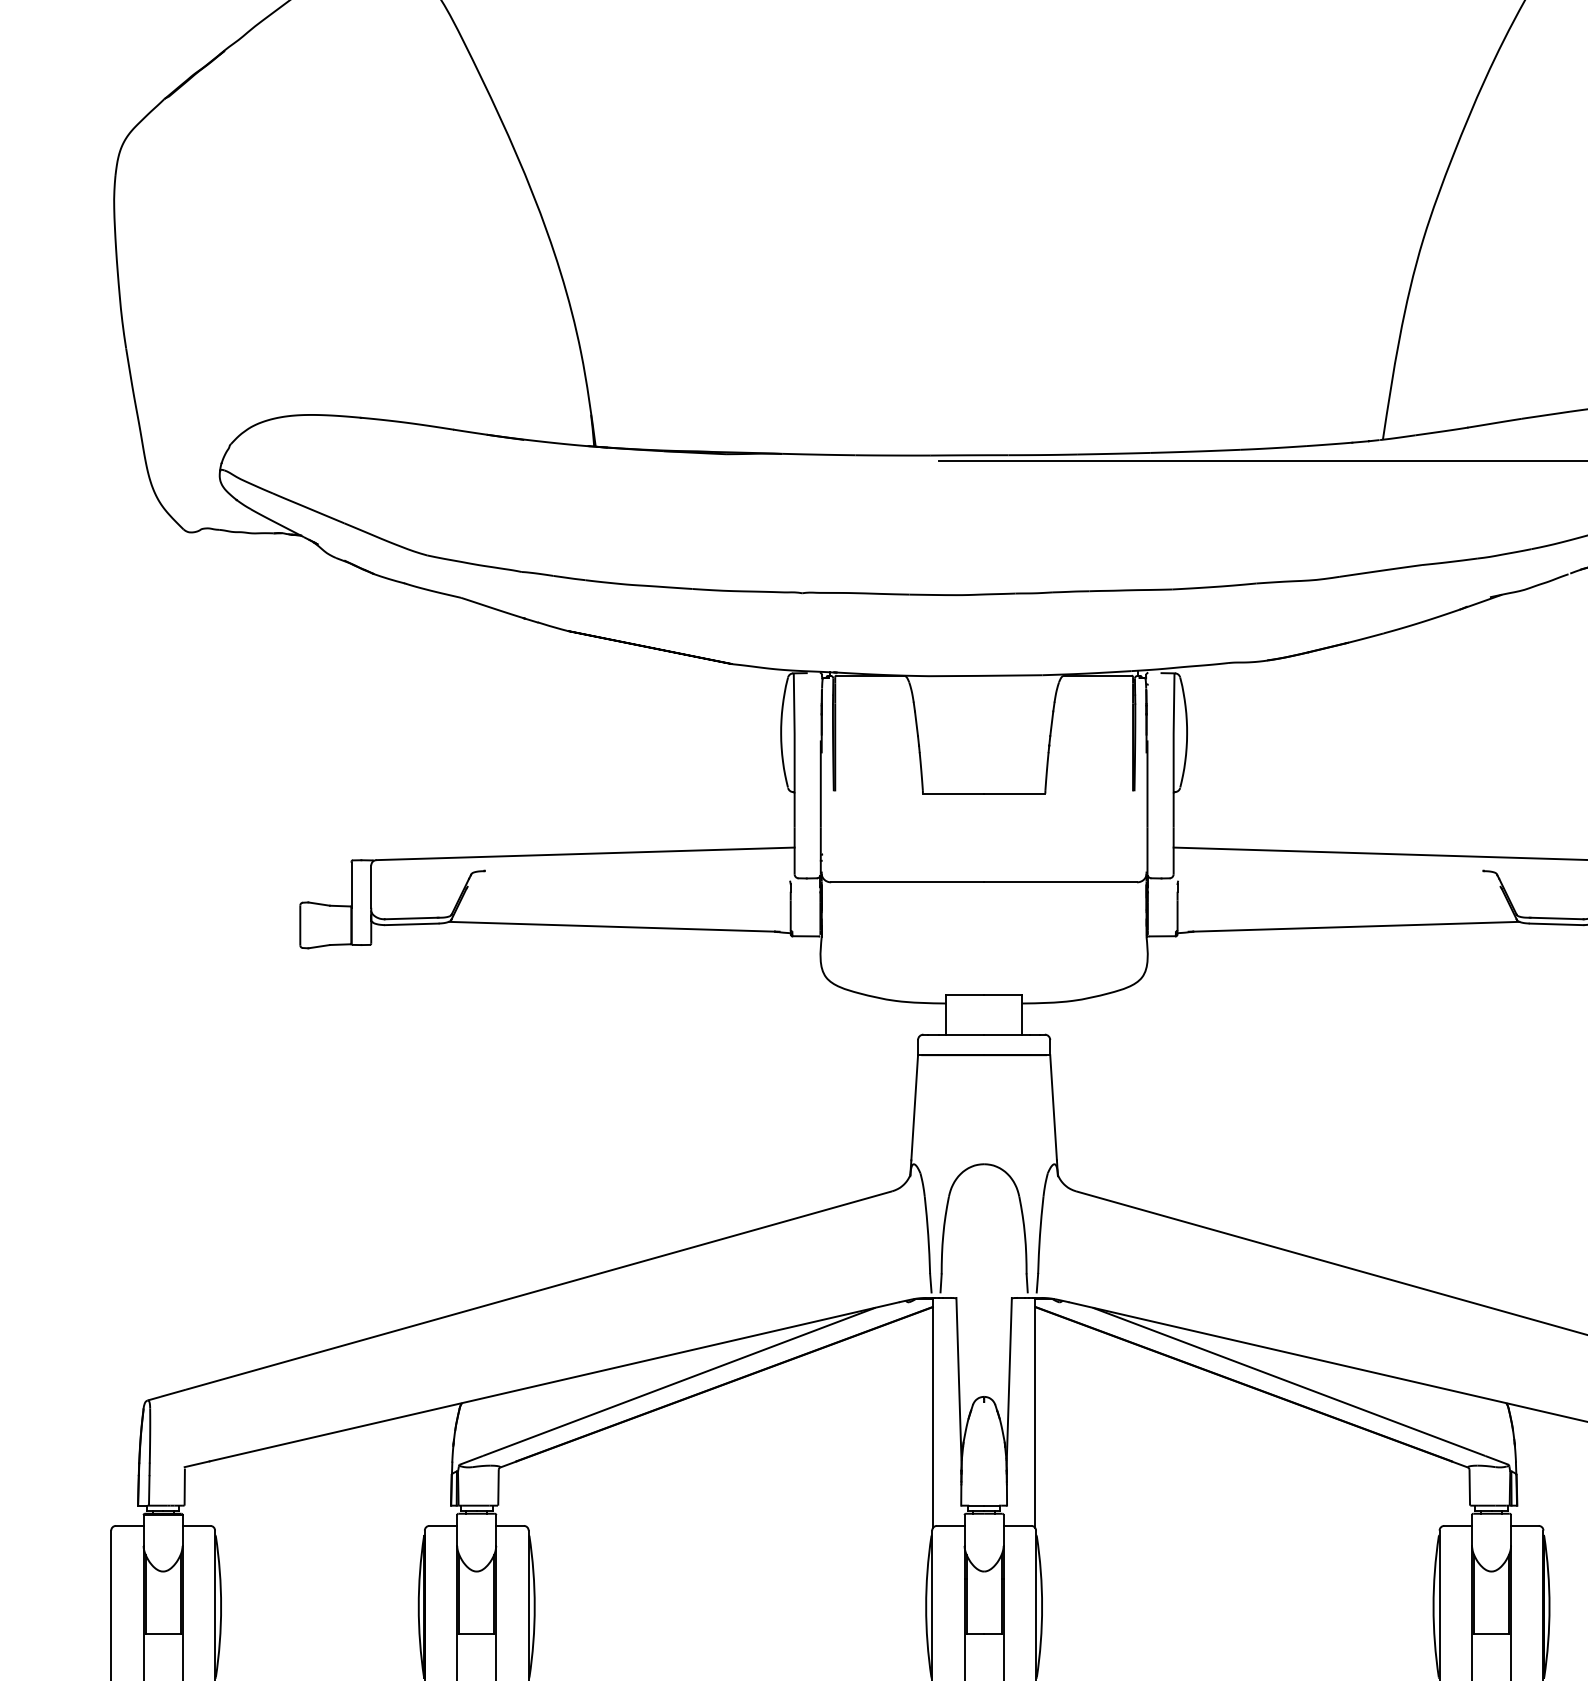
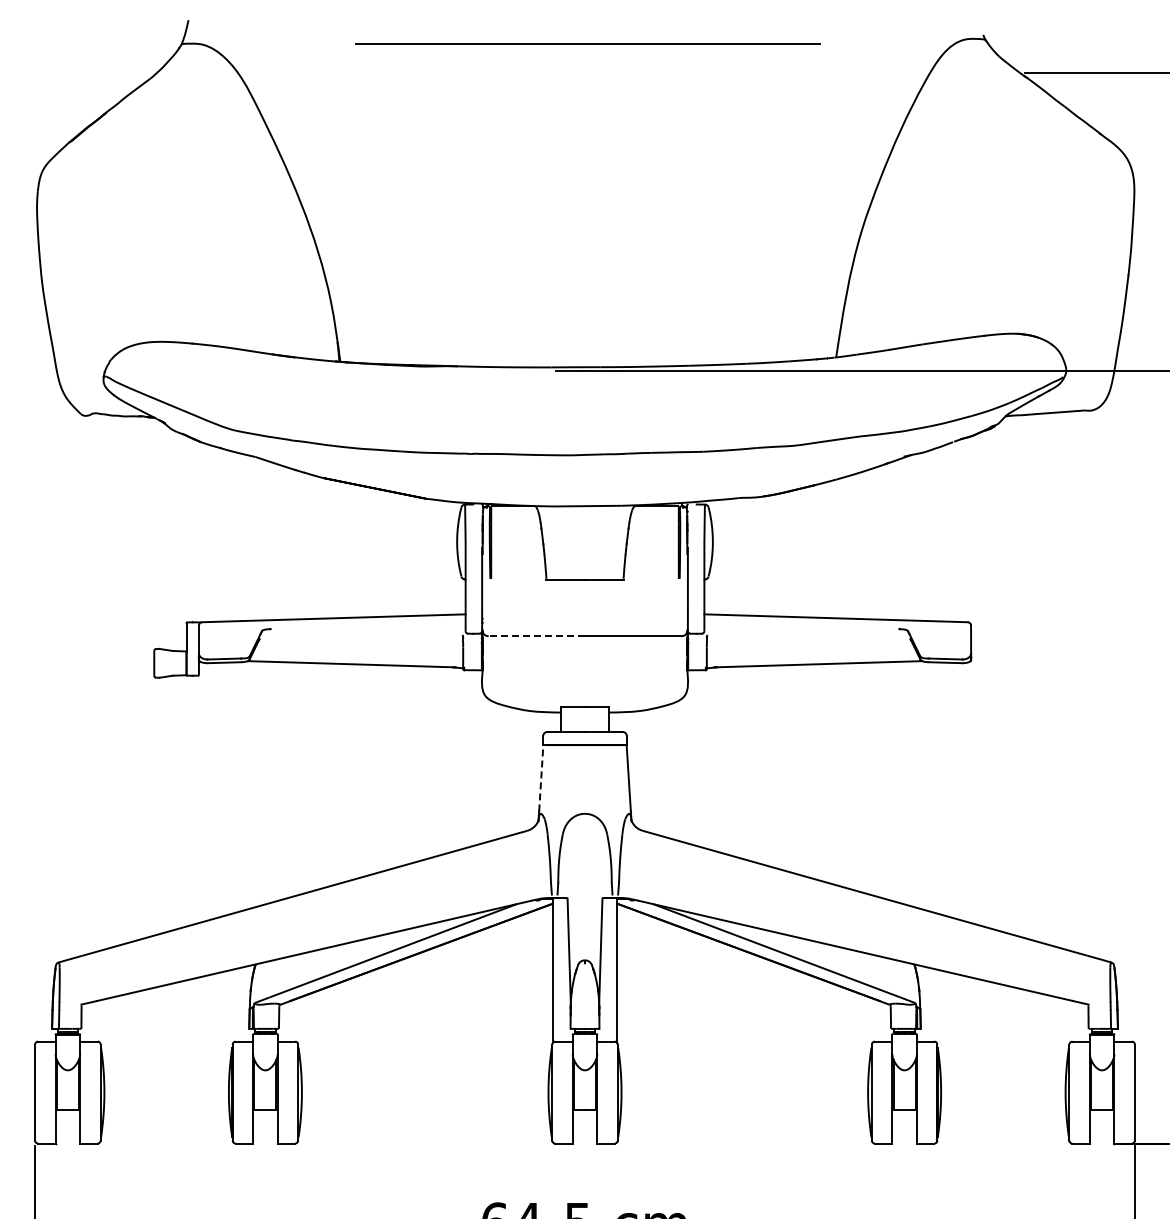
line: (907, 882) -> (536, 636), solid -> dashed
line: (915, 1106) -> (541, 777), solid -> dashed

